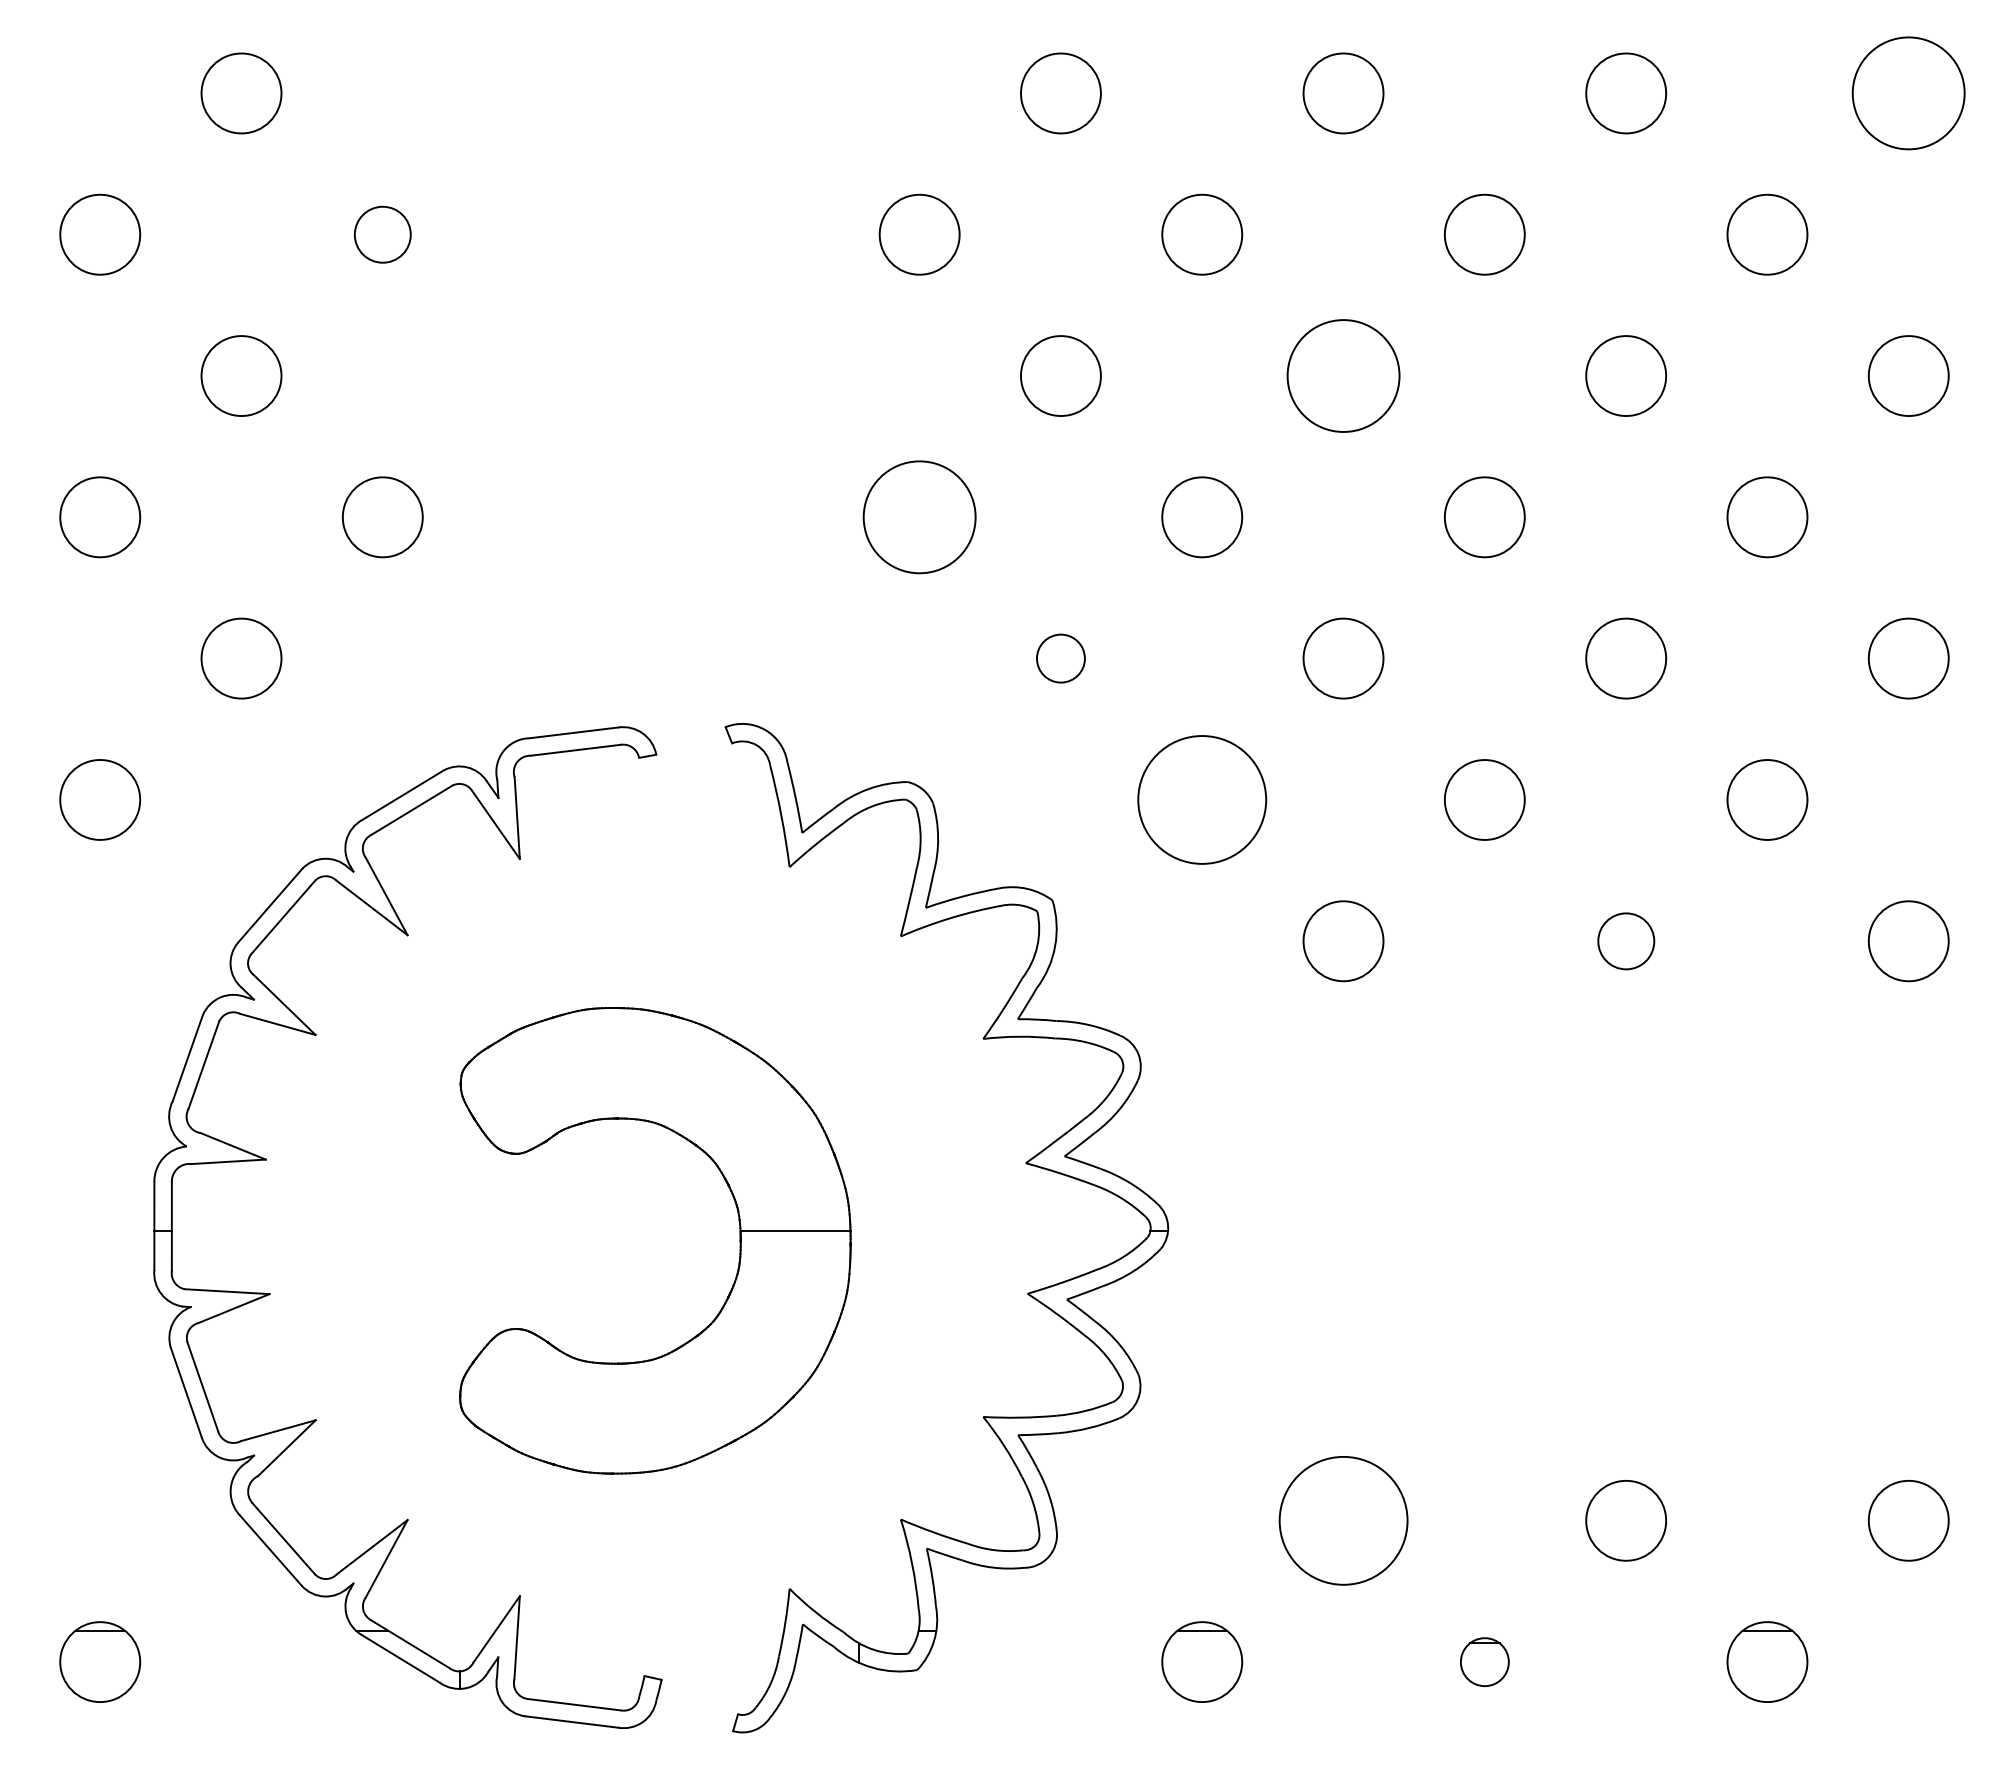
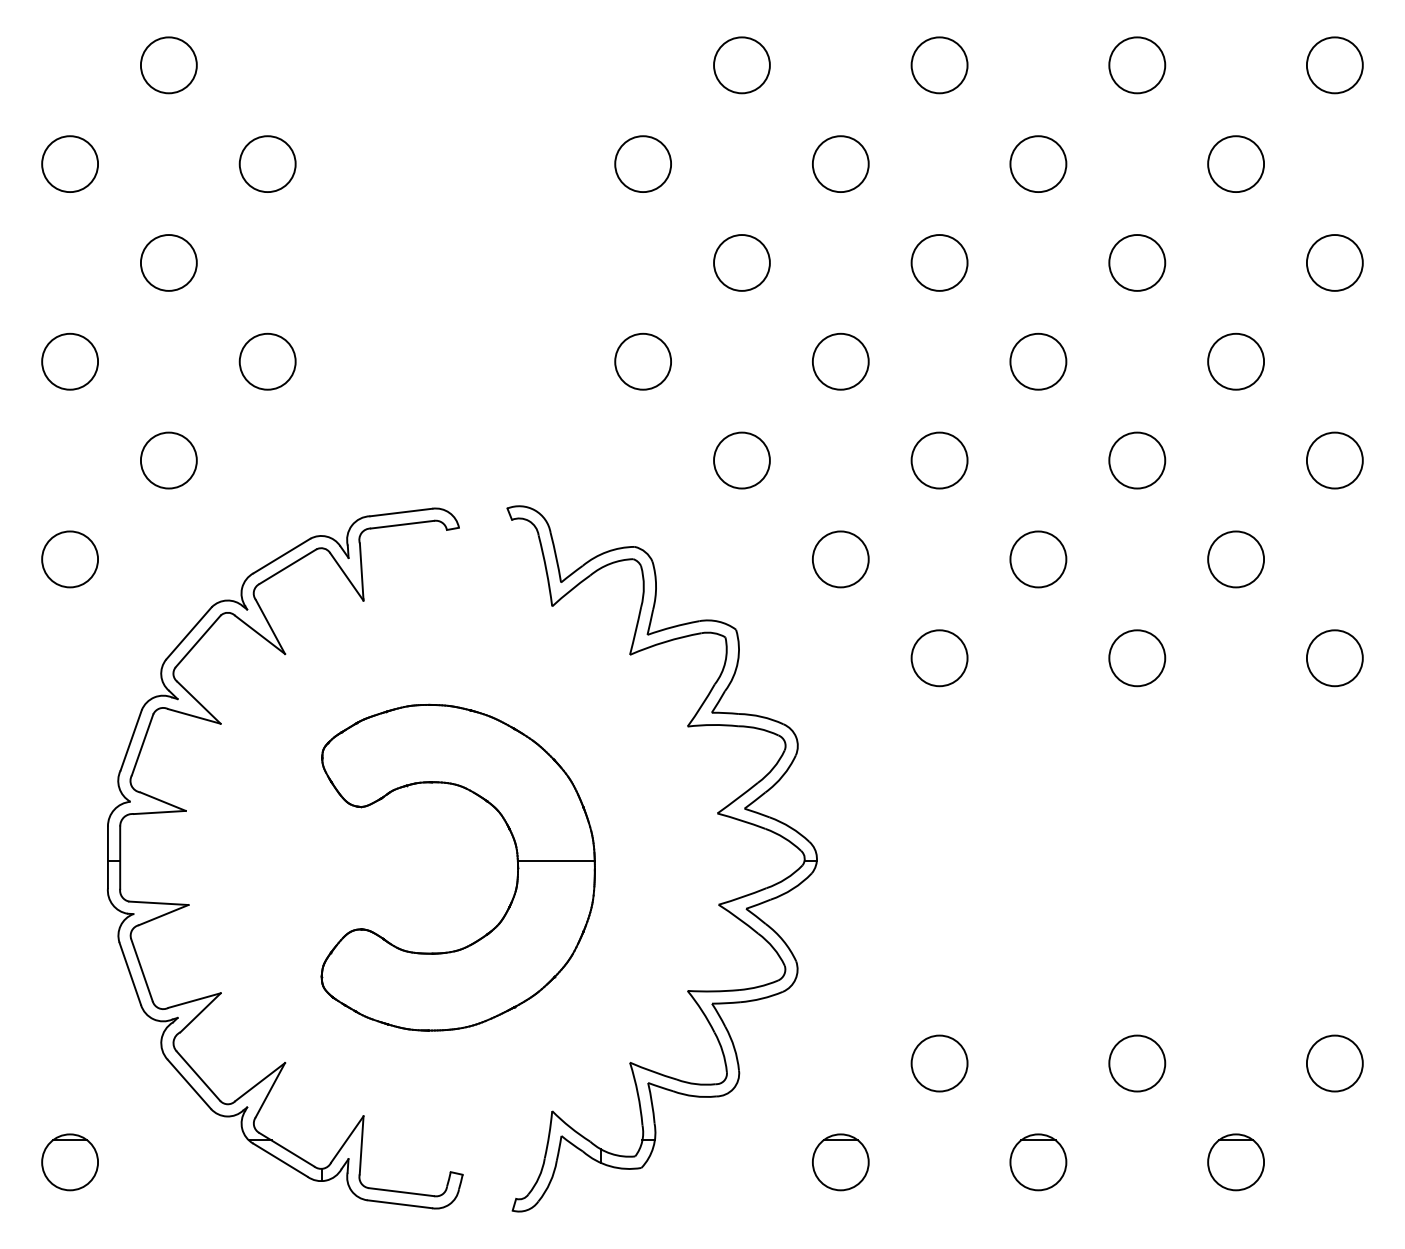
circle: (1908, 93) -> (1334, 65), size x0.71
circle: (382, 235) -> (267, 164), size x1.43
circle: (1343, 375) -> (939, 262), size x0.71
circle: (920, 516) -> (643, 361), size x0.71
circle: (1060, 658) -> (741, 460), size x1.67
circle: (1201, 800) -> (840, 559), size x0.62
circle: (1626, 941) -> (1137, 658), size x1.43
circle: (1343, 1520) -> (939, 1063), size x0.62
part: (1484, 1662) -> (1038, 1162), size x1.67

